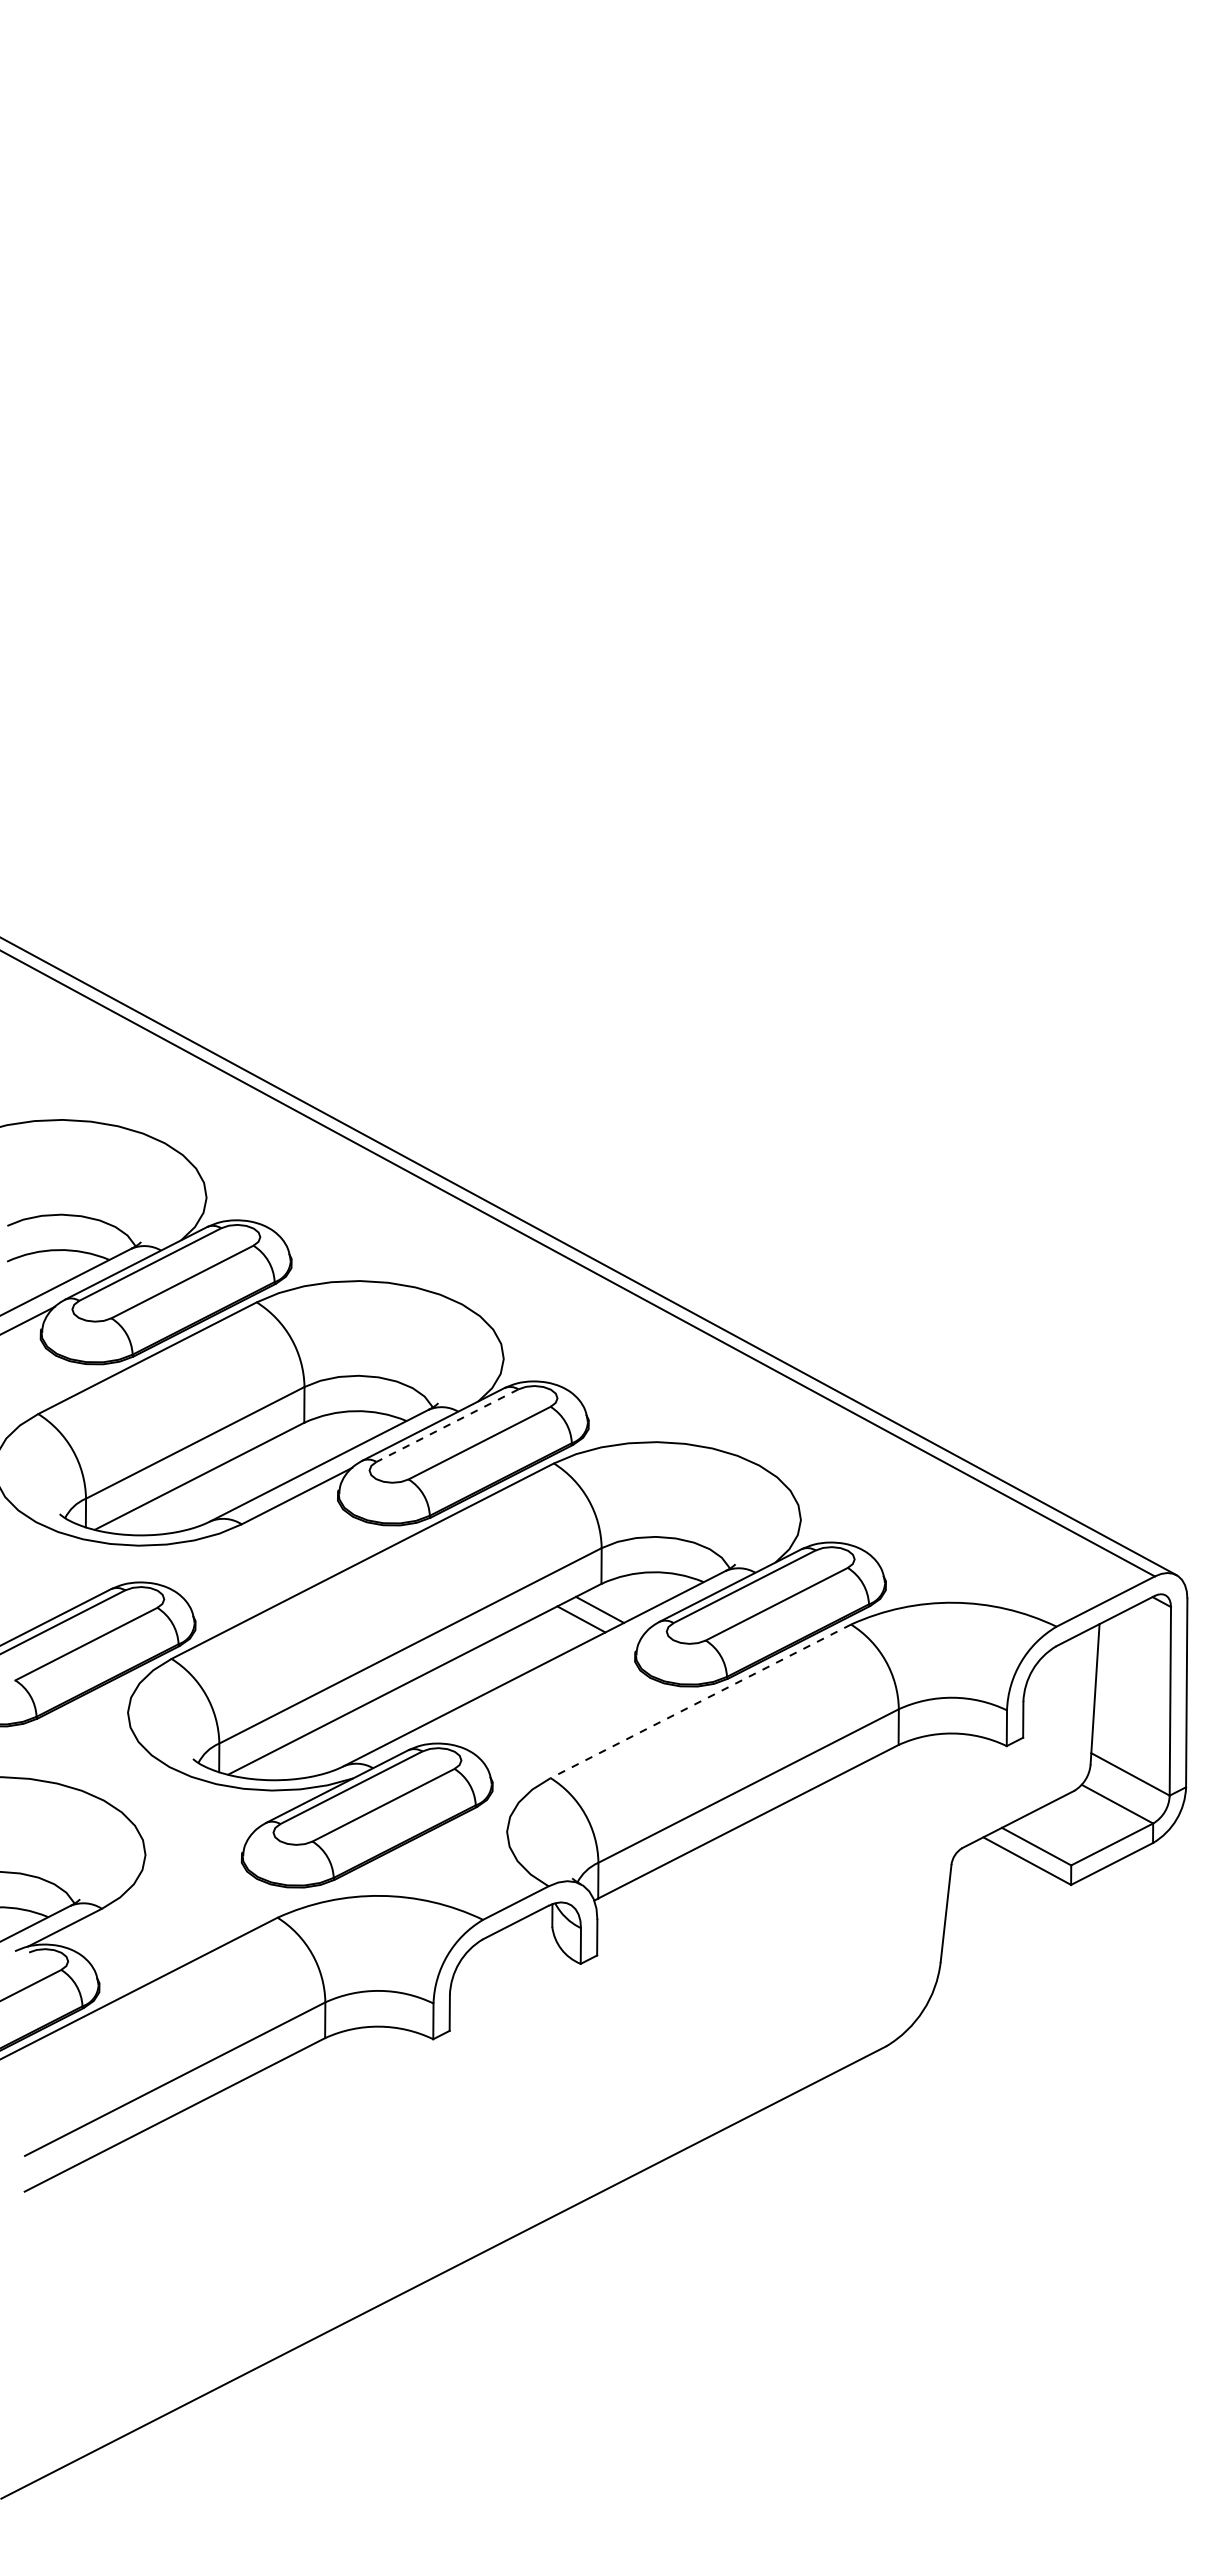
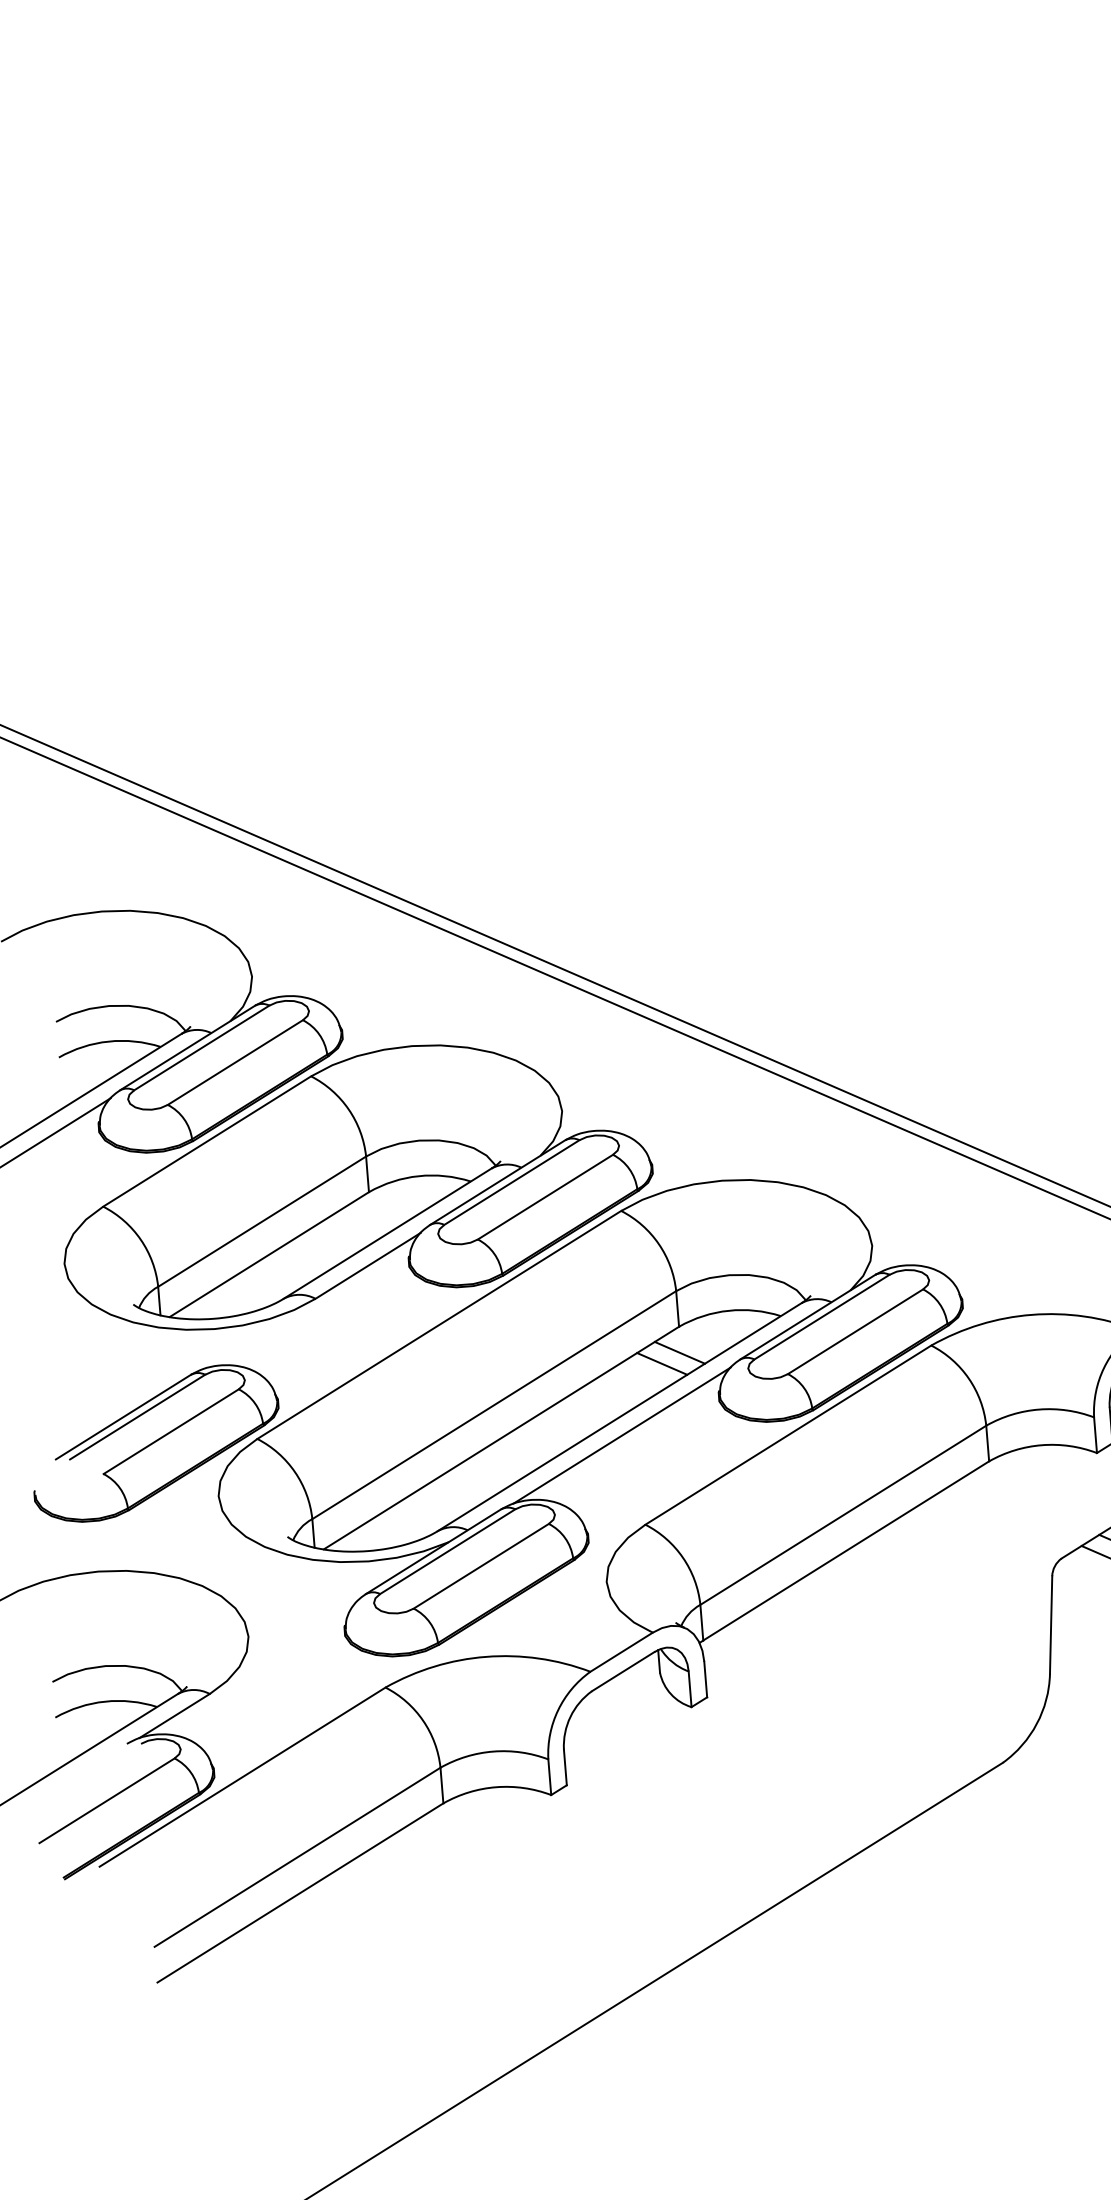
line: (447, 1425) -> (511, 1182), dashed -> solid
line: (535, 1686) -> (622, 1434), added
line: (700, 1701) -> (787, 1435), dashed -> solid

